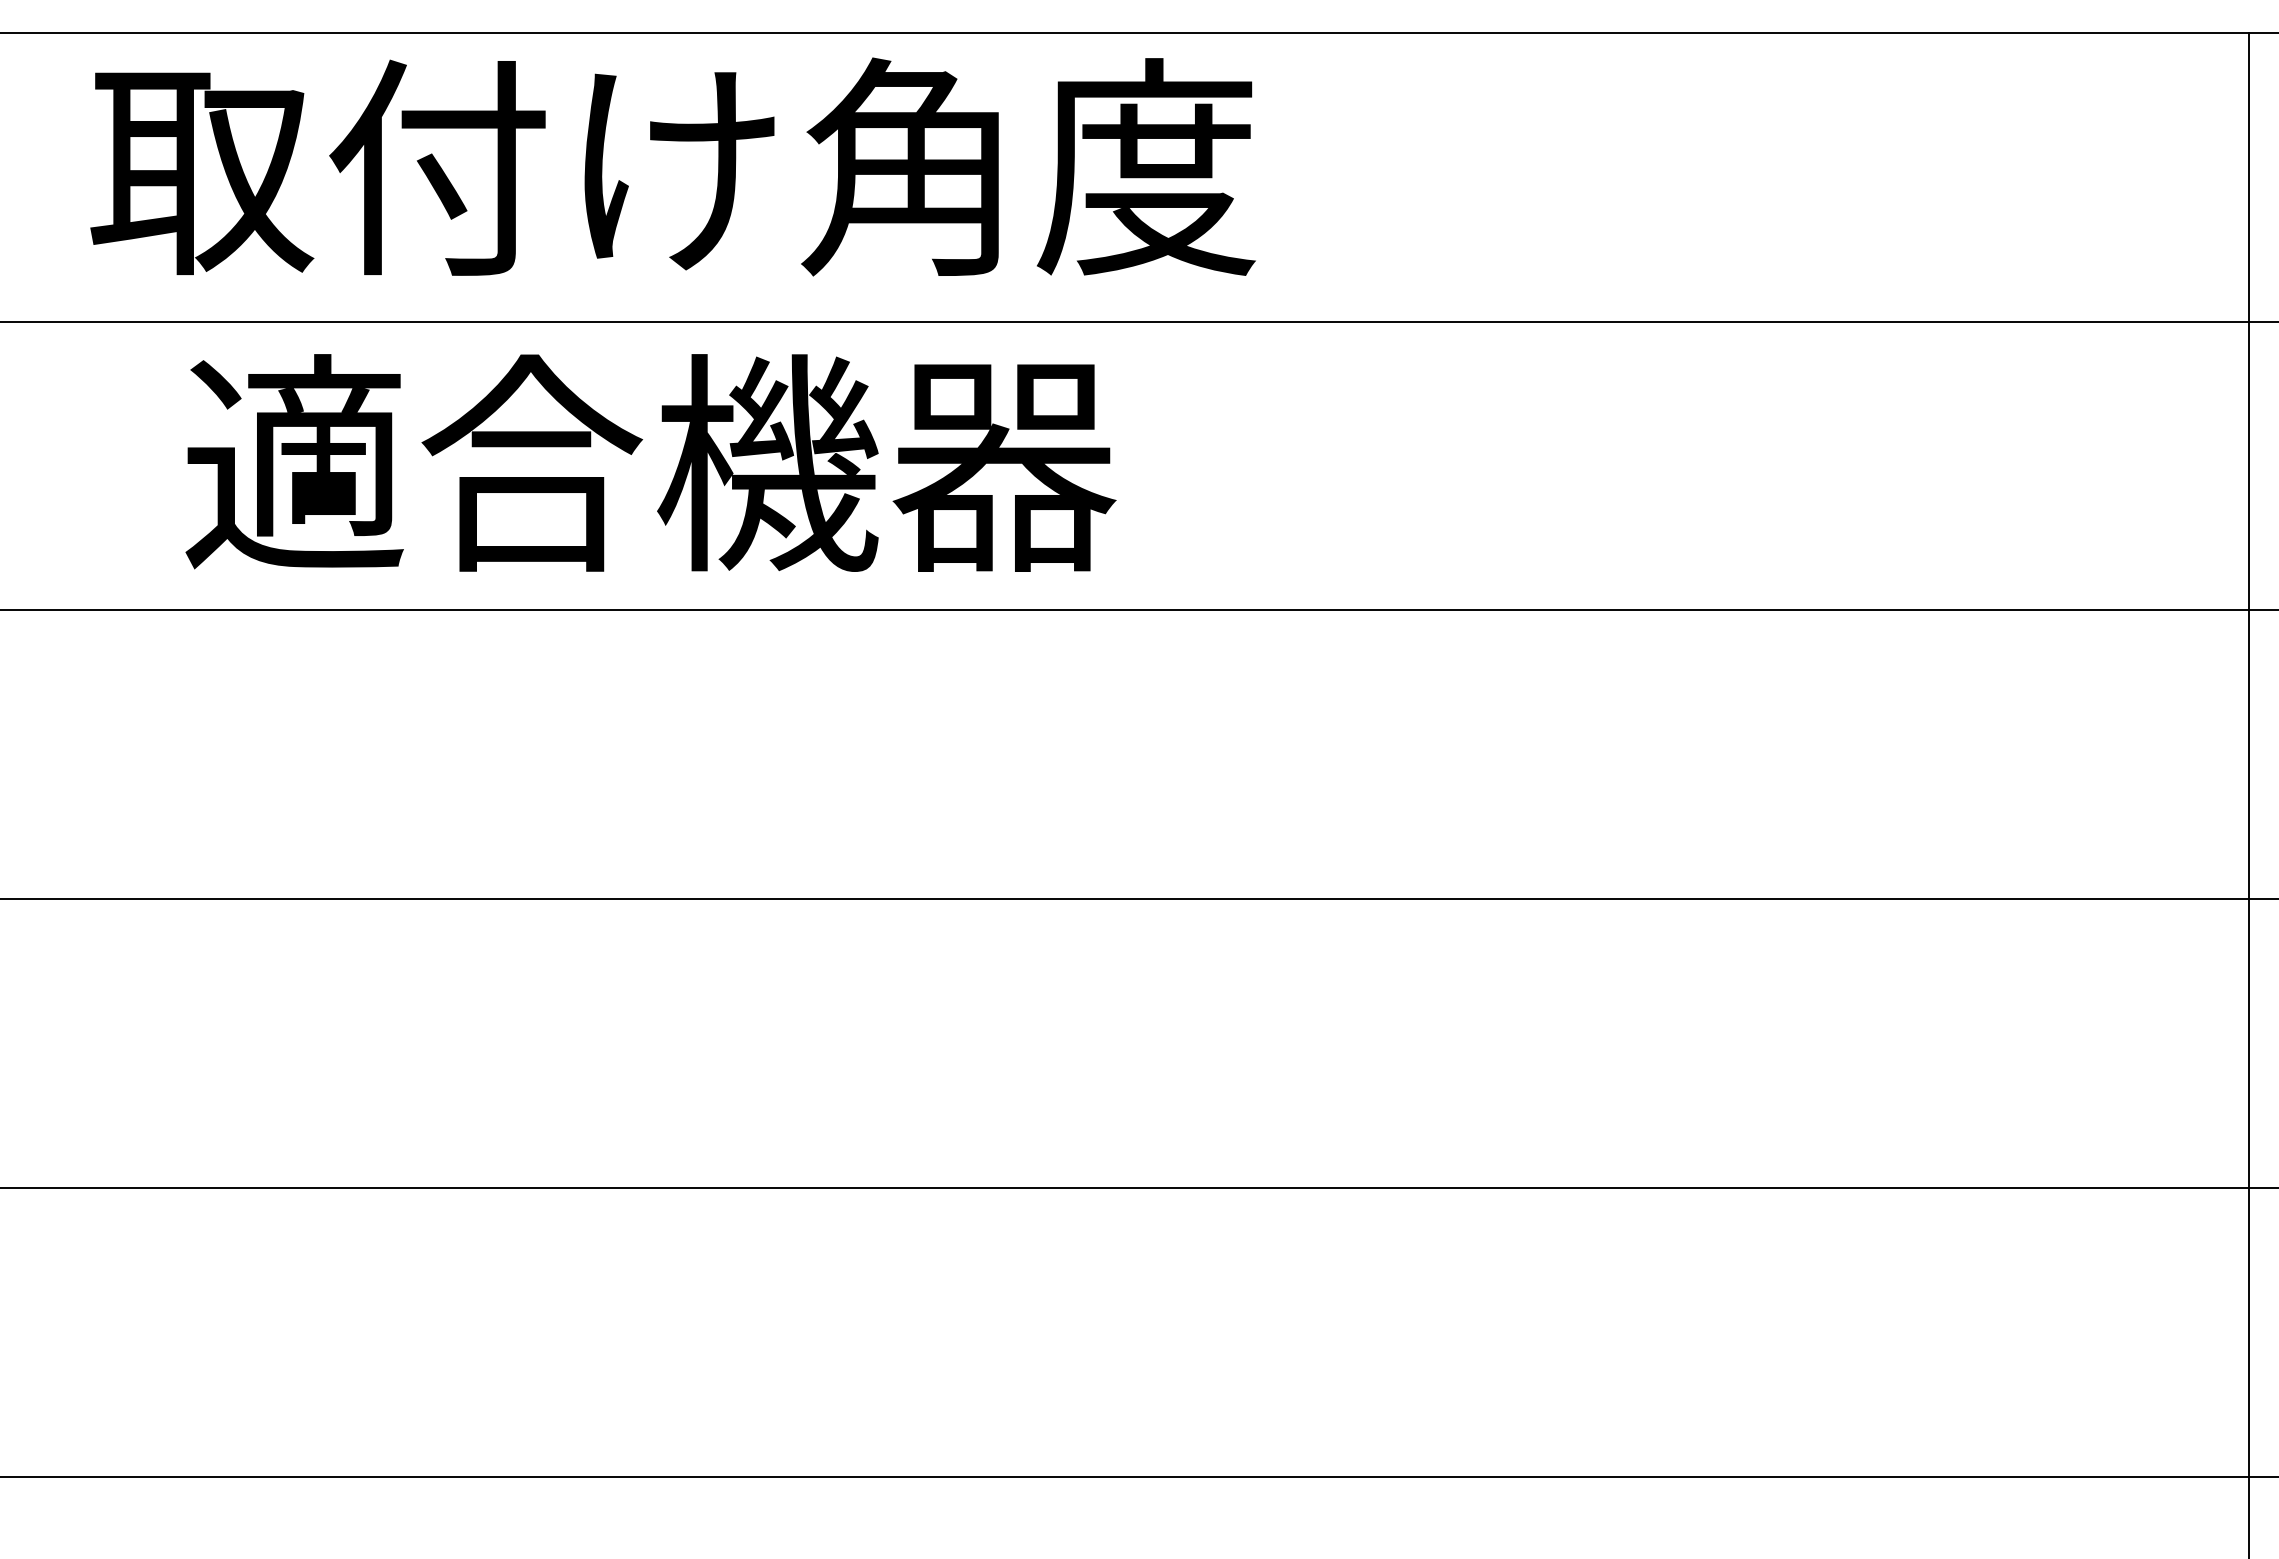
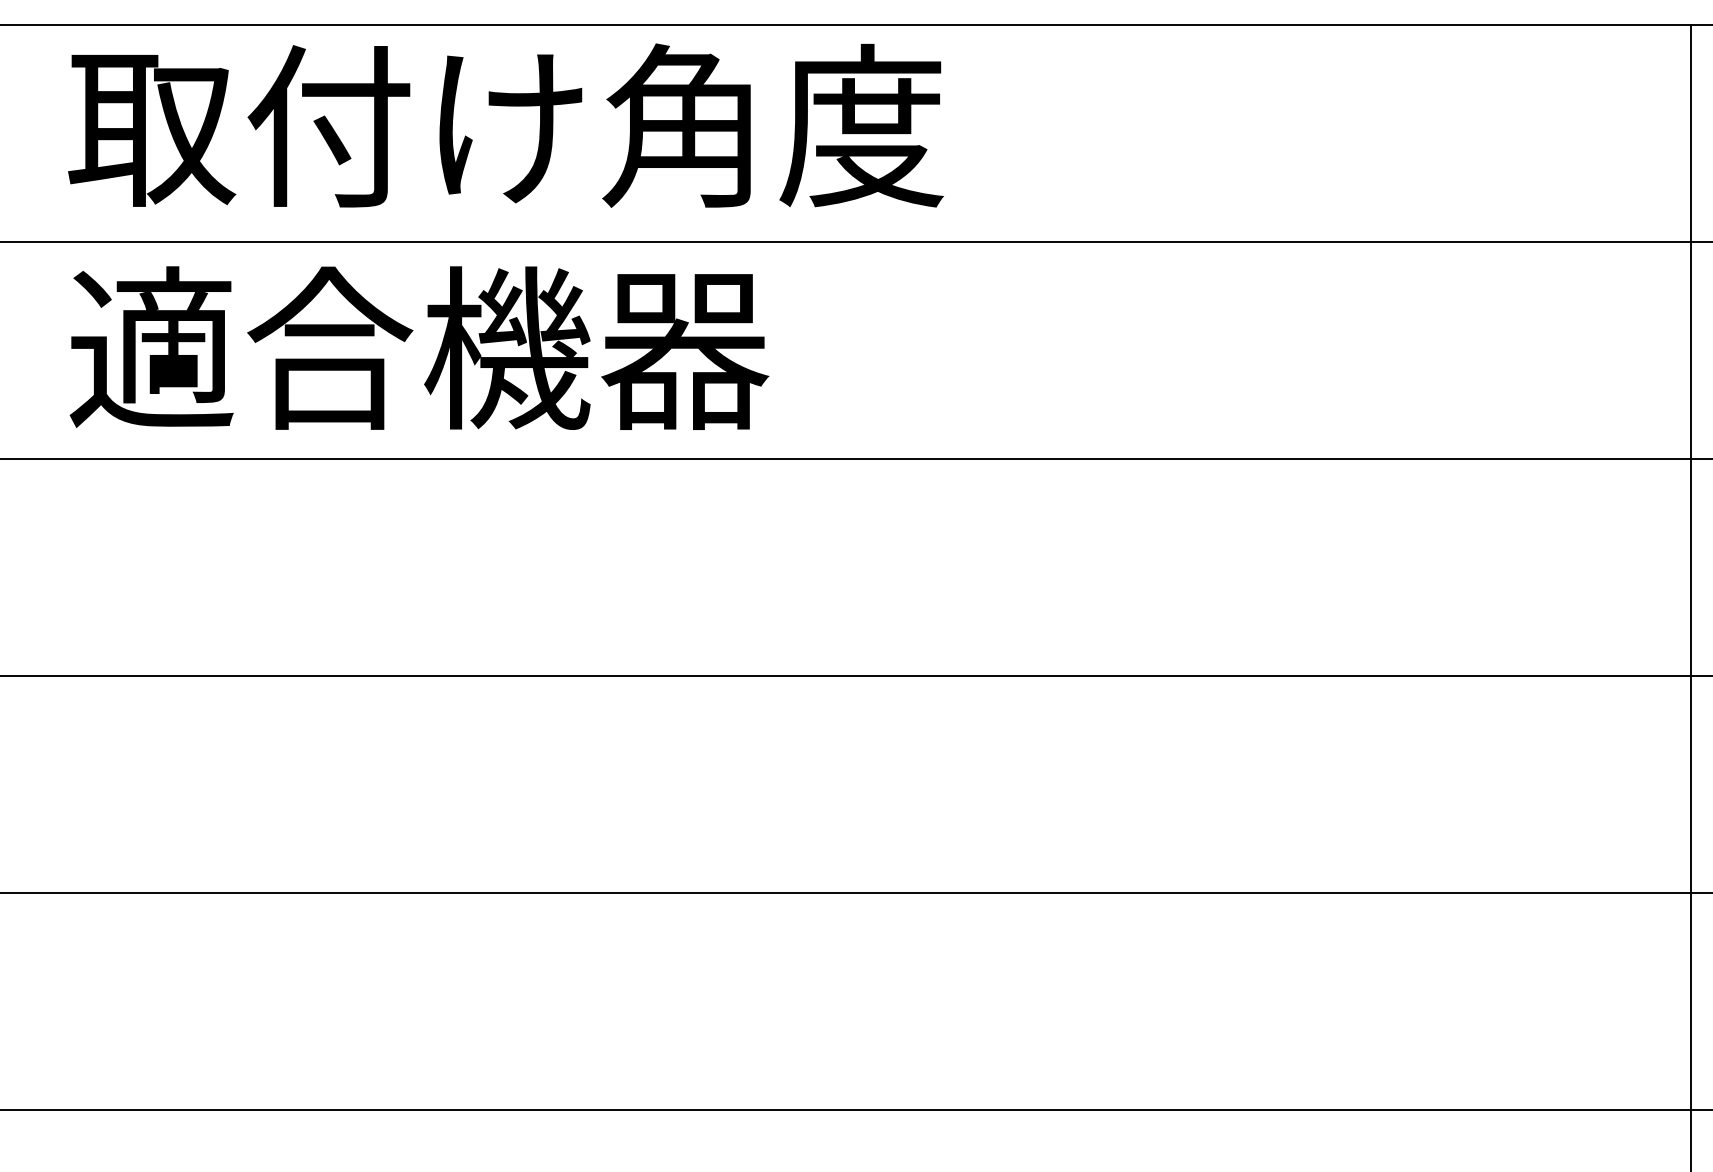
text: (650, 462) -> (419, 347), moved

